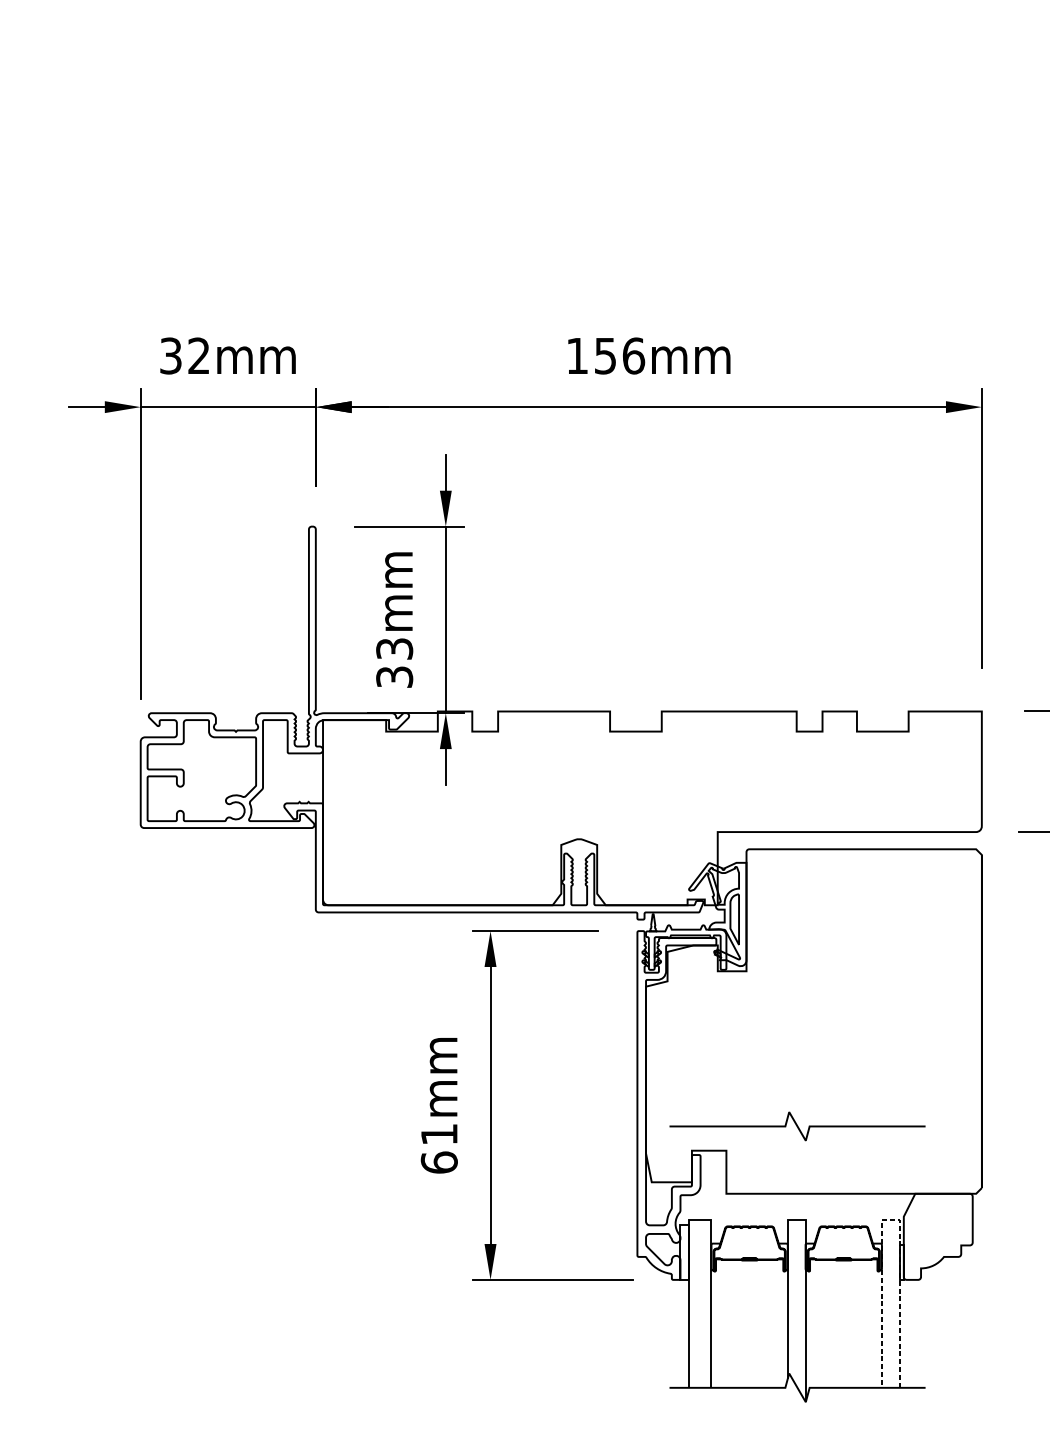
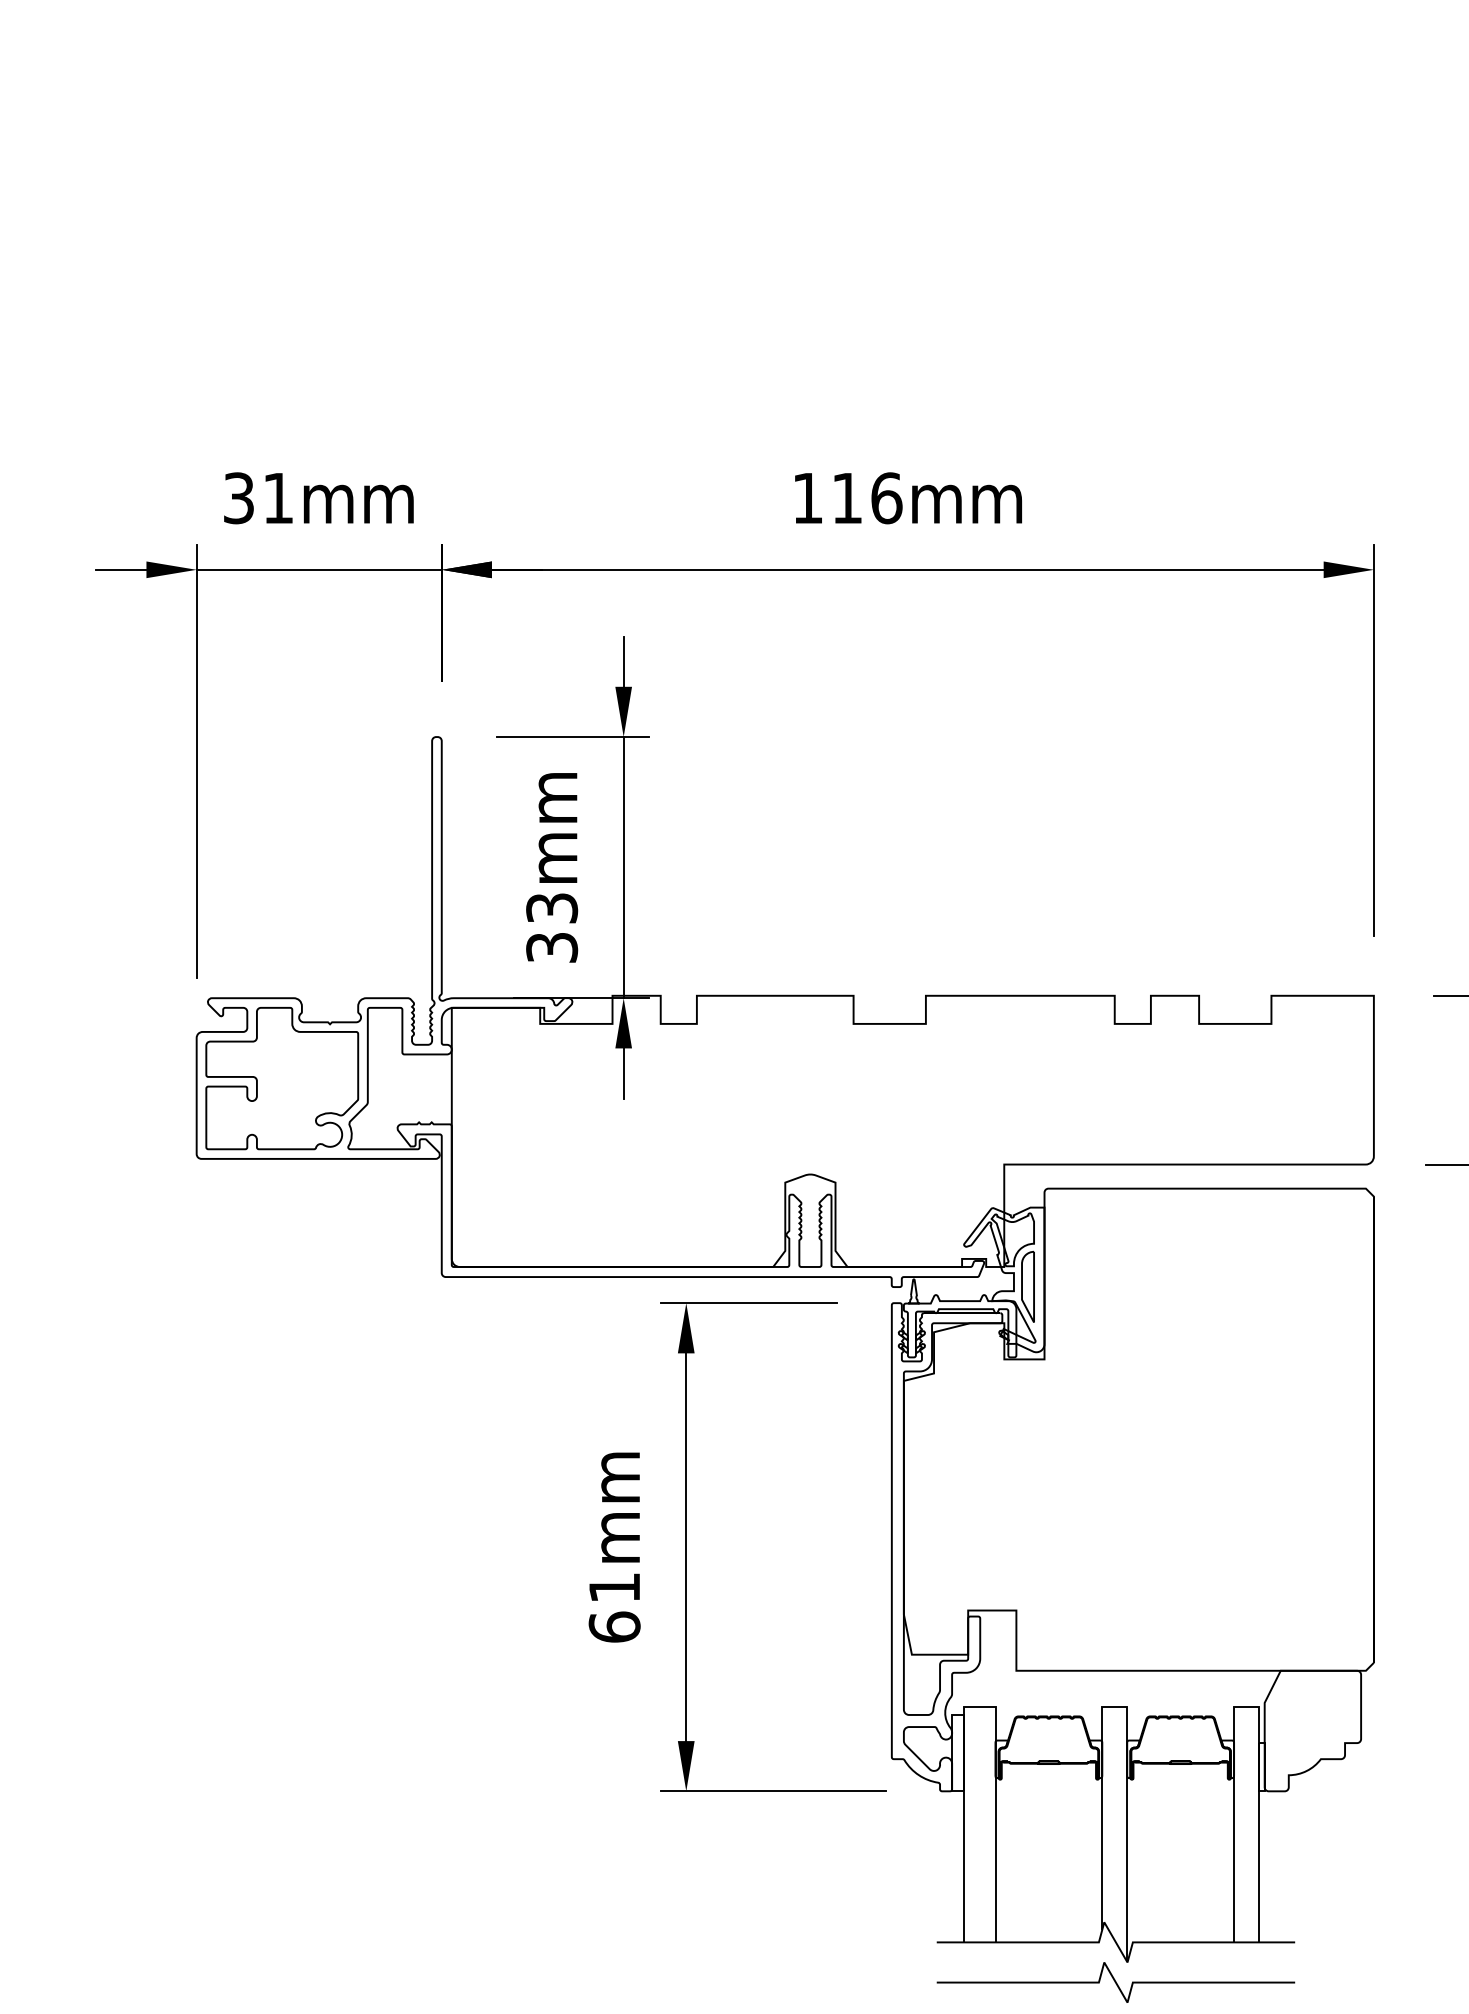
text: (198, 355) -> (277, 497), 32mm -> 31mm
text: (605, 356) -> (846, 498), 156mm -> 116mm
curve: (797, 1126) -> (1115, 1982), moved
line: (890, 1220) -> (1246, 1707), dashed -> solid

